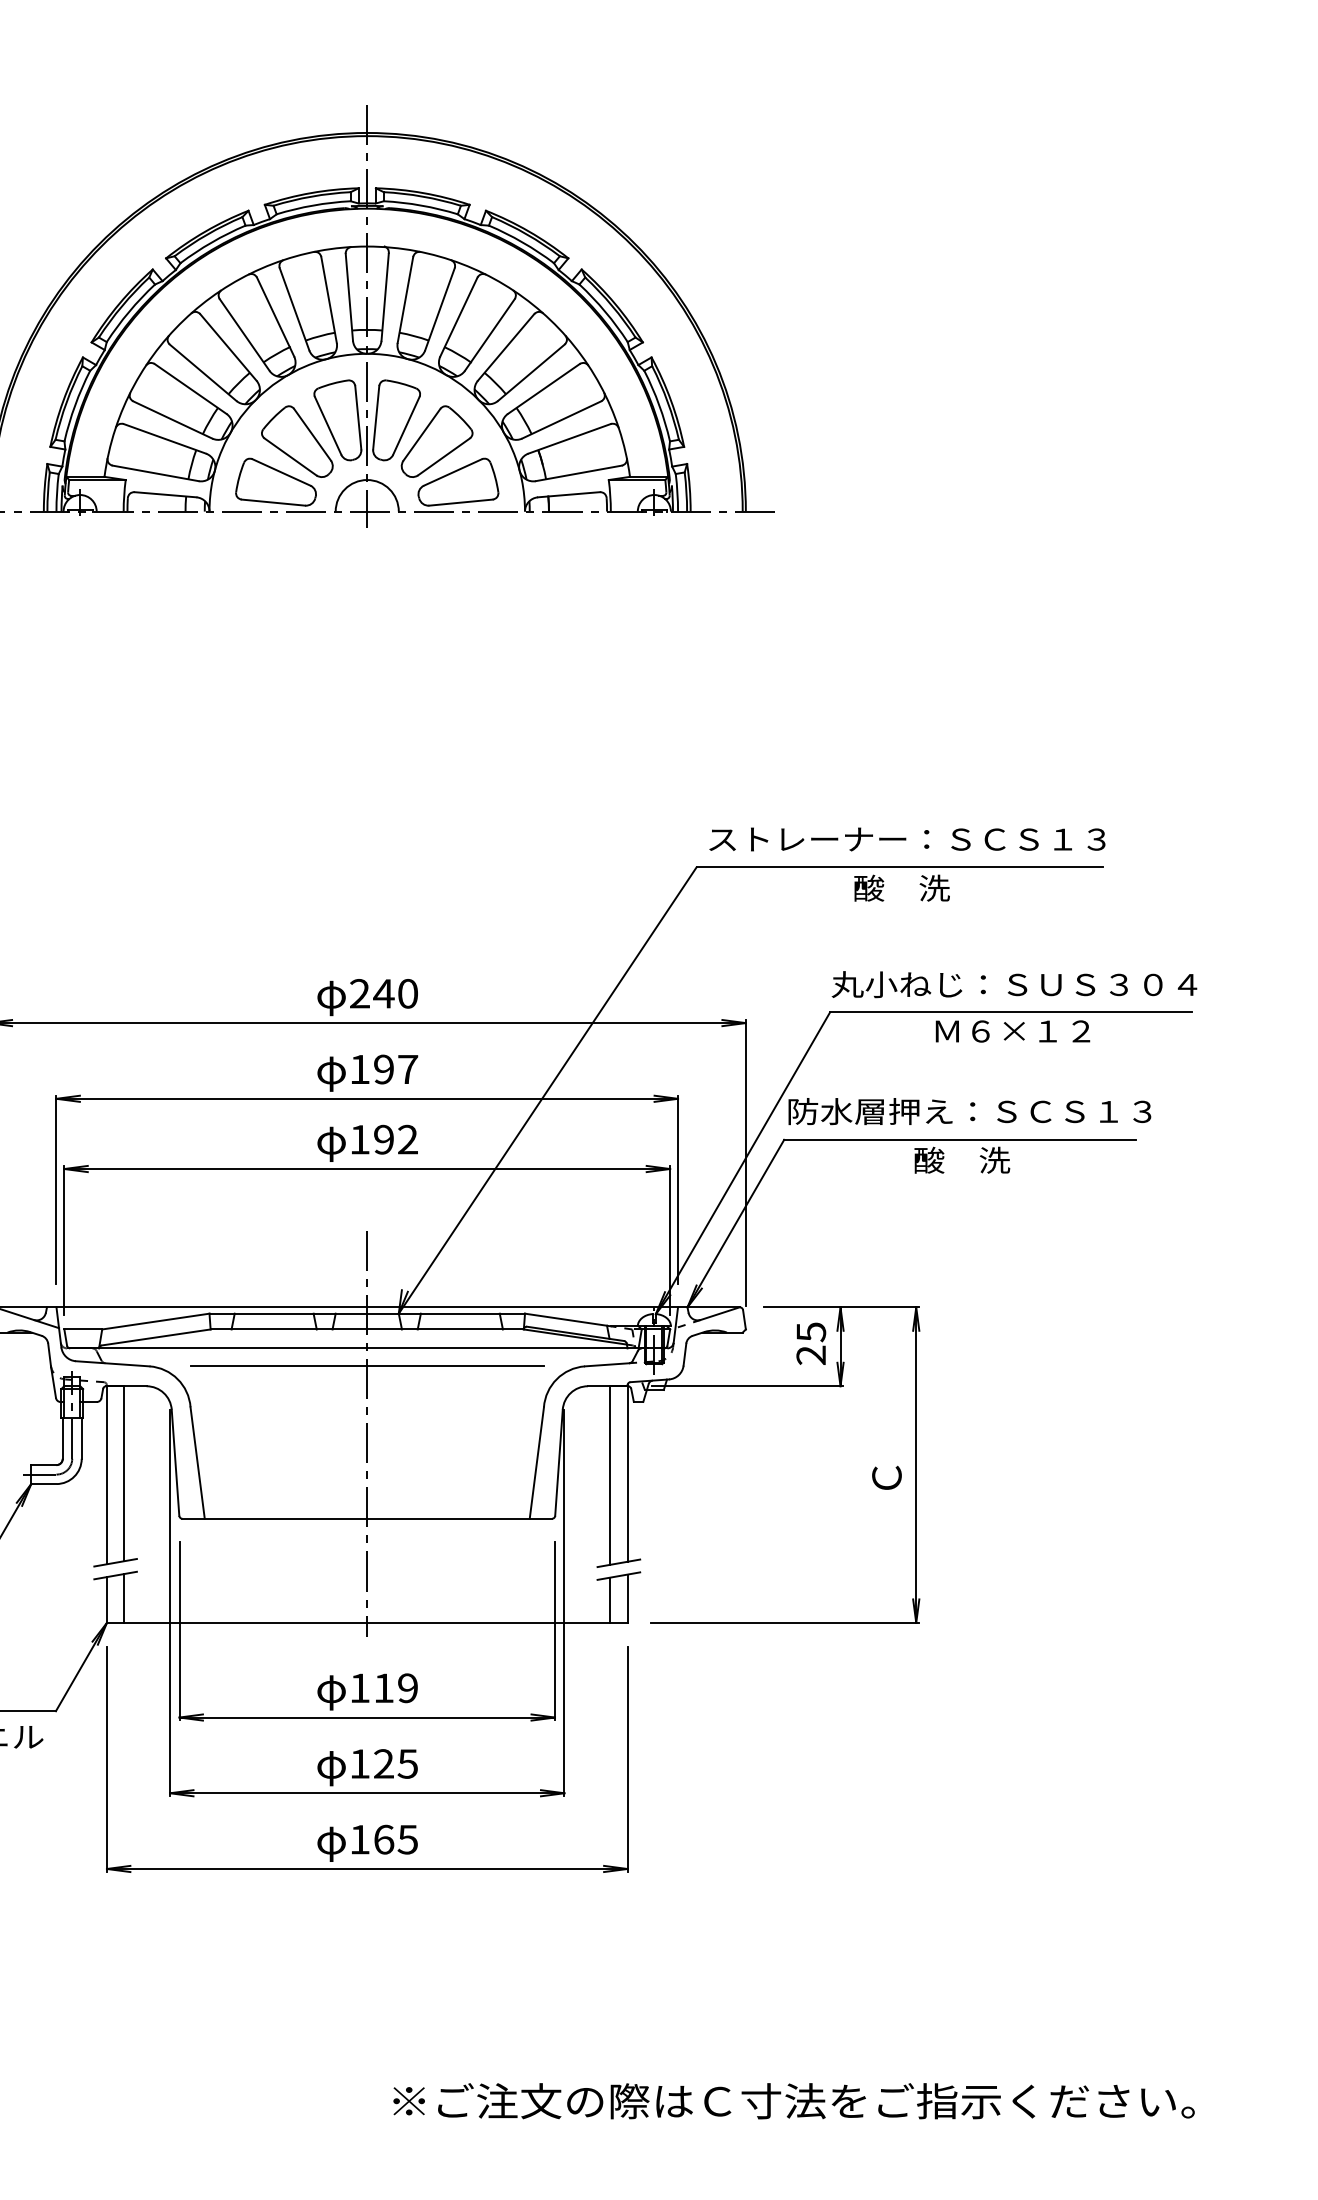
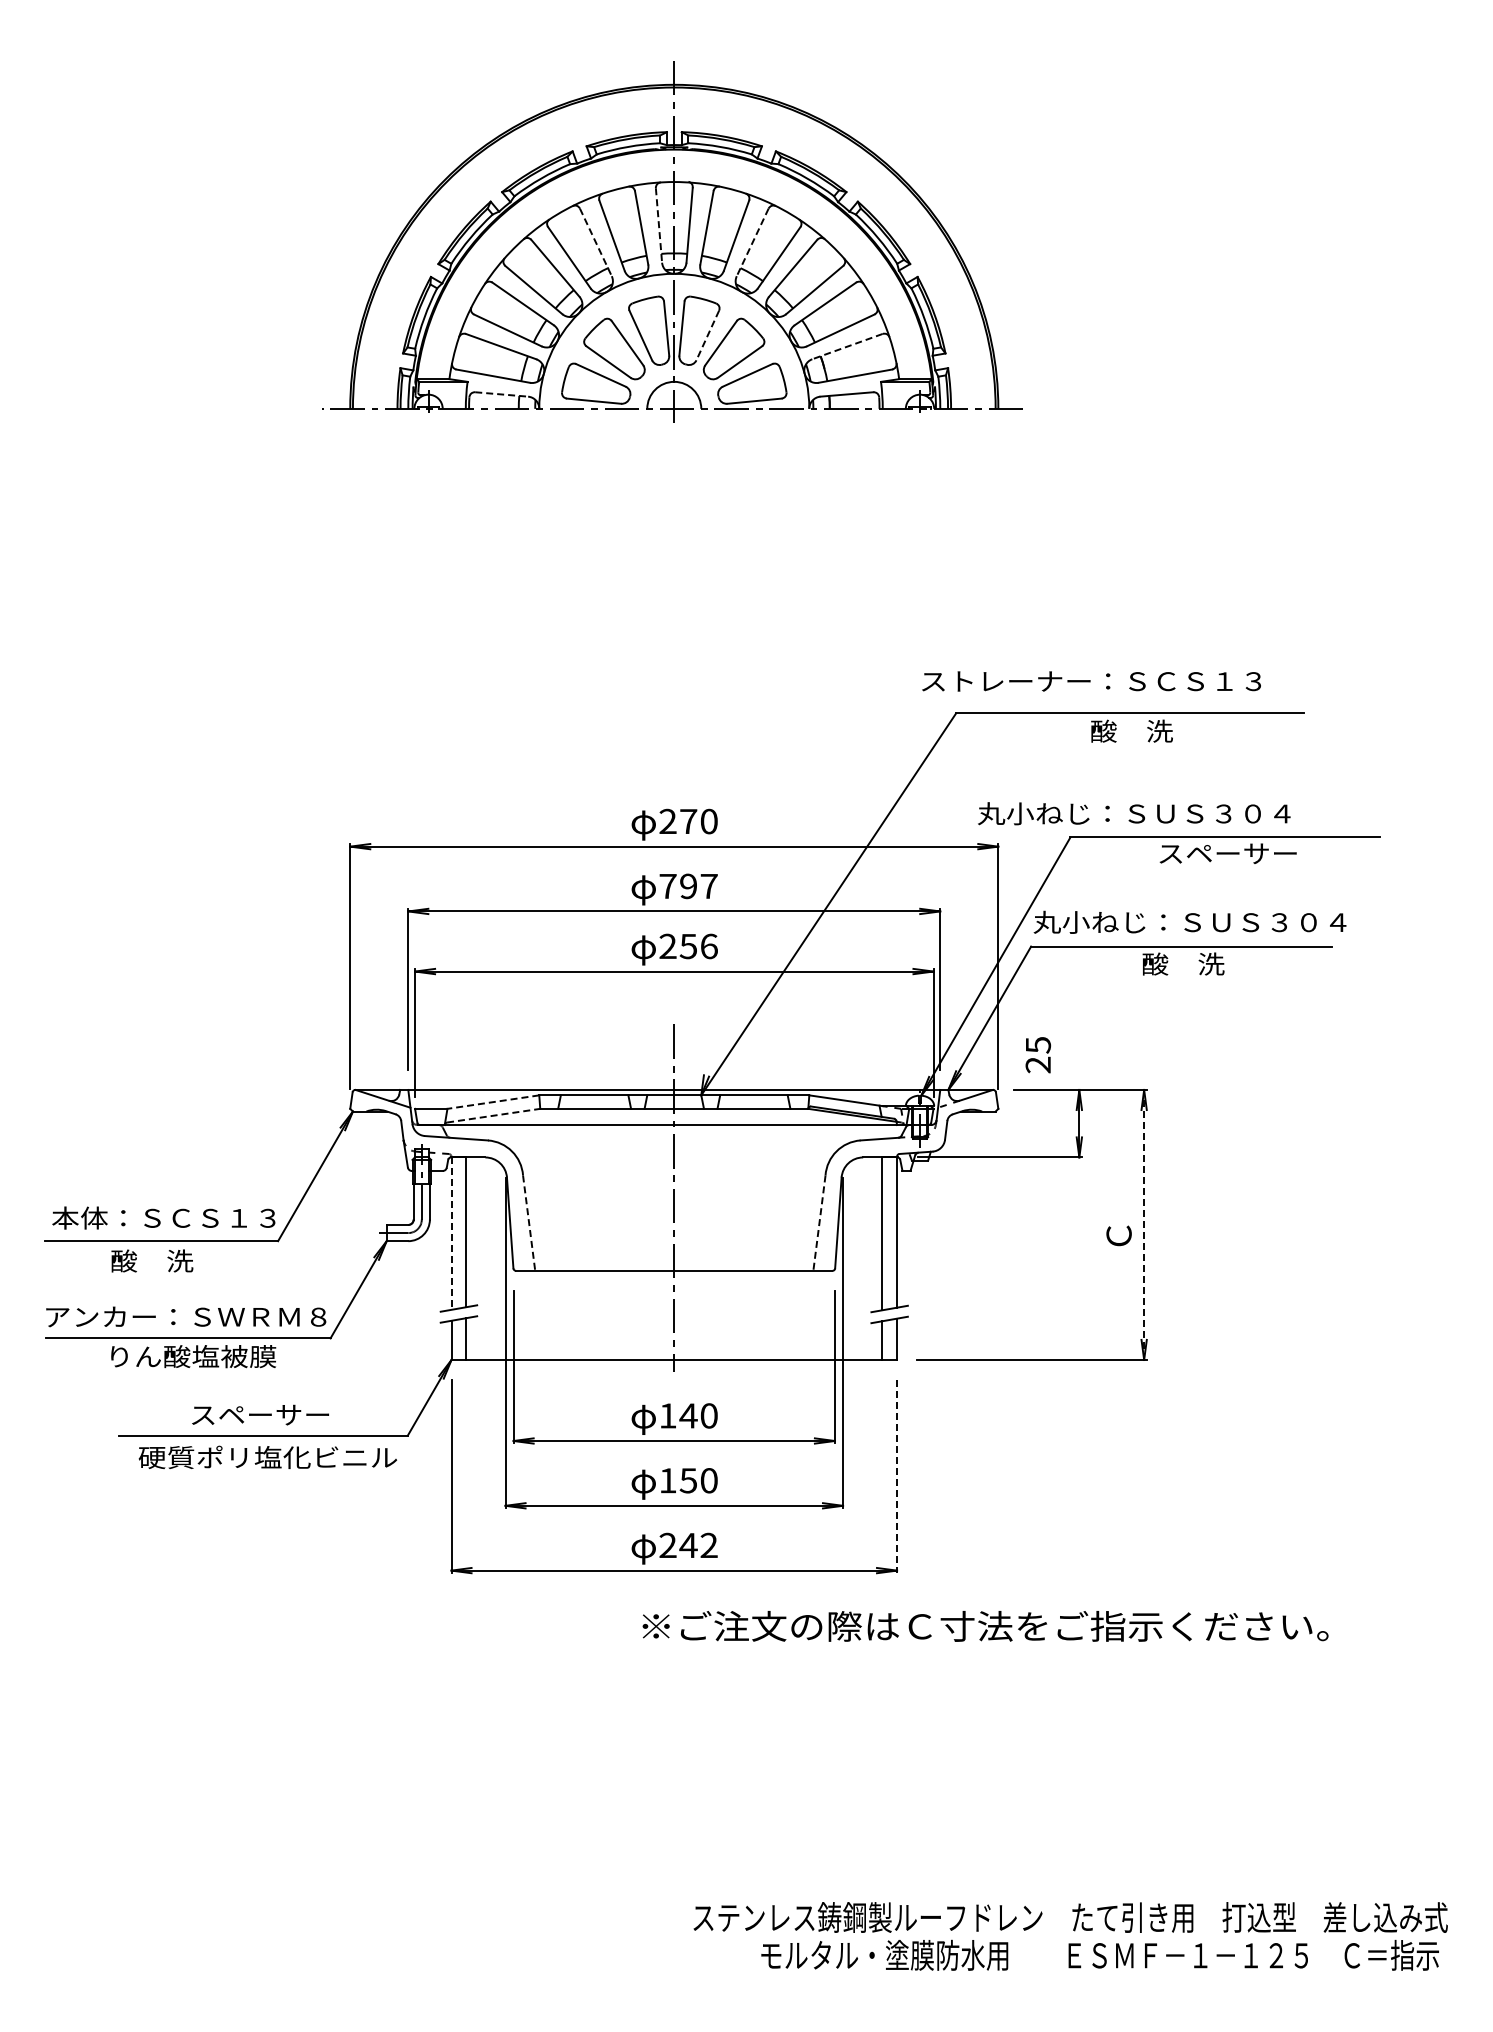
line: (349, 297) -> (659, 225), solid -> dashed
line: (276, 317) -> (596, 242), solid -> dashed
line: (458, 317) -> (752, 242), solid -> dashed
line: (406, 425) -> (707, 335), solid -> dashed
line: (568, 438) -> (846, 346), solid -> dashed
line: (165, 494) -> (501, 394), solid -> dashed
text: (907, 839) -> (1091, 681), moved
text: (1014, 984) -> (1134, 813), moved
text: (383, 993) -> (688, 821), 240 -> 270
text: (1013, 1031) -> (1227, 853), Ｍ６×１２ -> スペーサー
text: (359, 1069) -> (667, 886), 197 -> 797
text: (969, 1110) -> (1189, 921), 防水層押え：ＳＣＳ１３ -> 丸小ねじ：ＳＵＳ３０４
text: (383, 1139) -> (688, 946), 192 -> 256
line: (154, 1322) -> (492, 1102), solid -> dashed
line: (157, 1337) -> (494, 1115), solid -> dashed
text: (811, 1344) -> (1038, 1055), moved
line: (367, 1366) -> (674, 1140), removed
line: (198, 1463) -> (529, 1223), solid -> dashed
line: (536, 1463) -> (819, 1223), solid -> dashed
line: (916, 1464) -> (1144, 1224), solid -> dashed
line: (106, 1476) -> (451, 1234), solid -> dashed
text: (395, 1687) -> (698, 1415), 119 -> 140
line: (628, 1760) -> (897, 1477), solid -> dashed
text: (395, 1763) -> (698, 1480), 125 -> 150
text: (383, 1839) -> (688, 1545), 165 -> 242
text: (793, 2101) -> (985, 1626), moved

